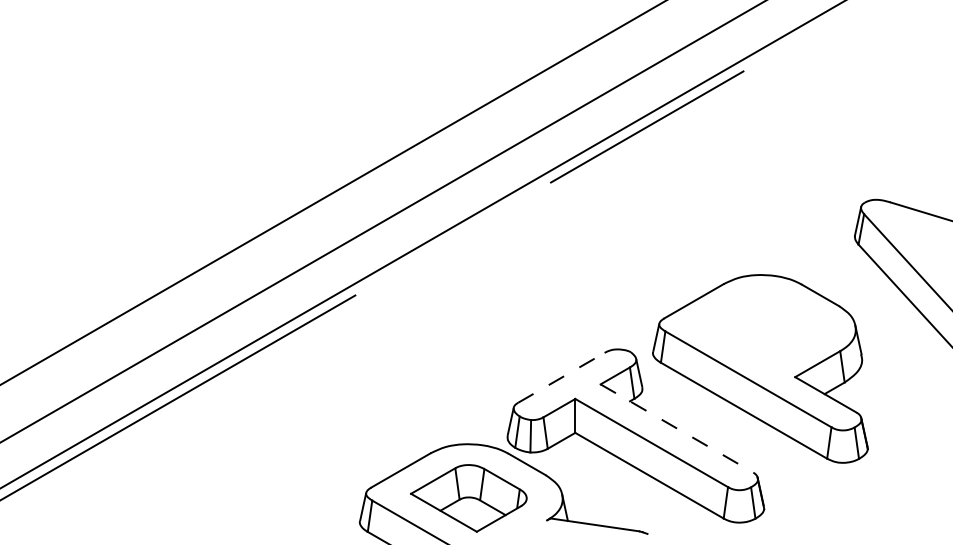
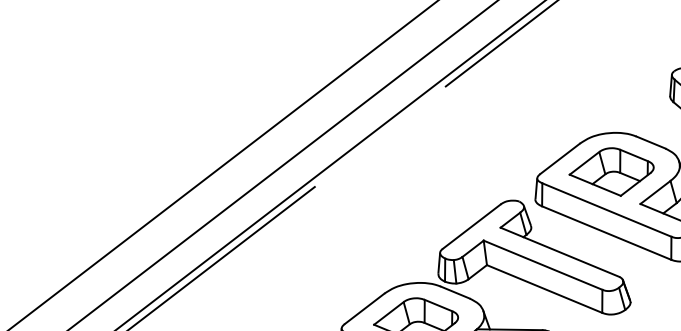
part: (761, 328) -> (611, 172), added
line: (561, 377) -> (471, 226), dashed -> solid
line: (677, 428) -> (560, 252), dashed -> solid

